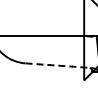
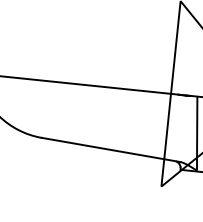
line: (59, 65) -> (112, 149), dashed -> solid

